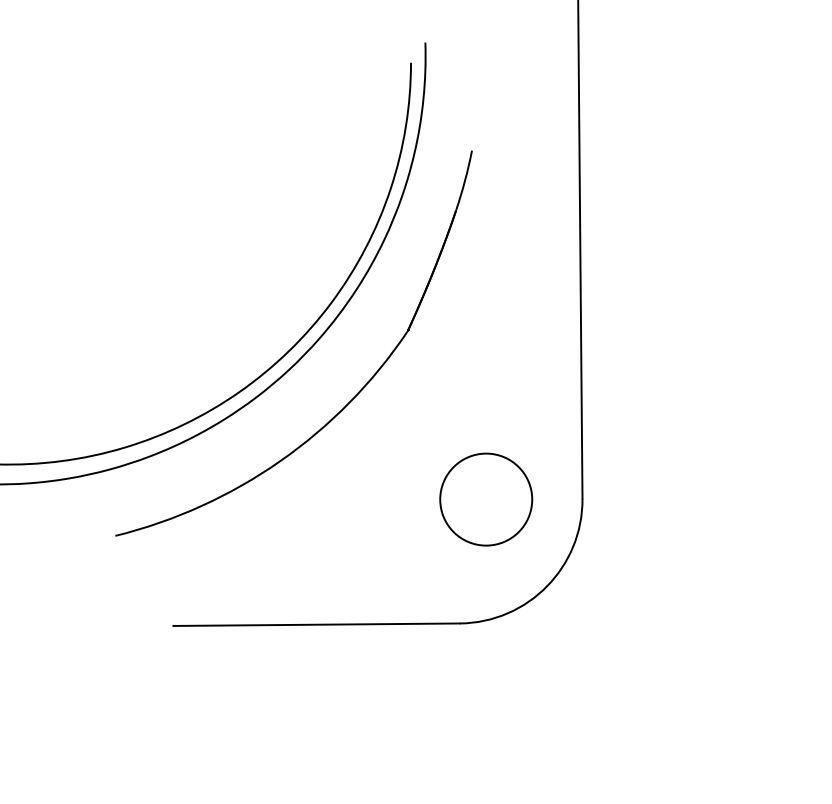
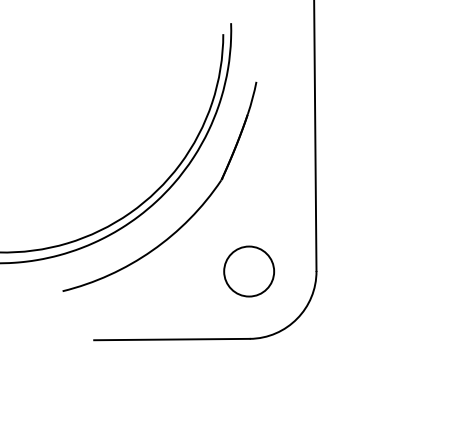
circle: (486, 499) -> (249, 271), moved

